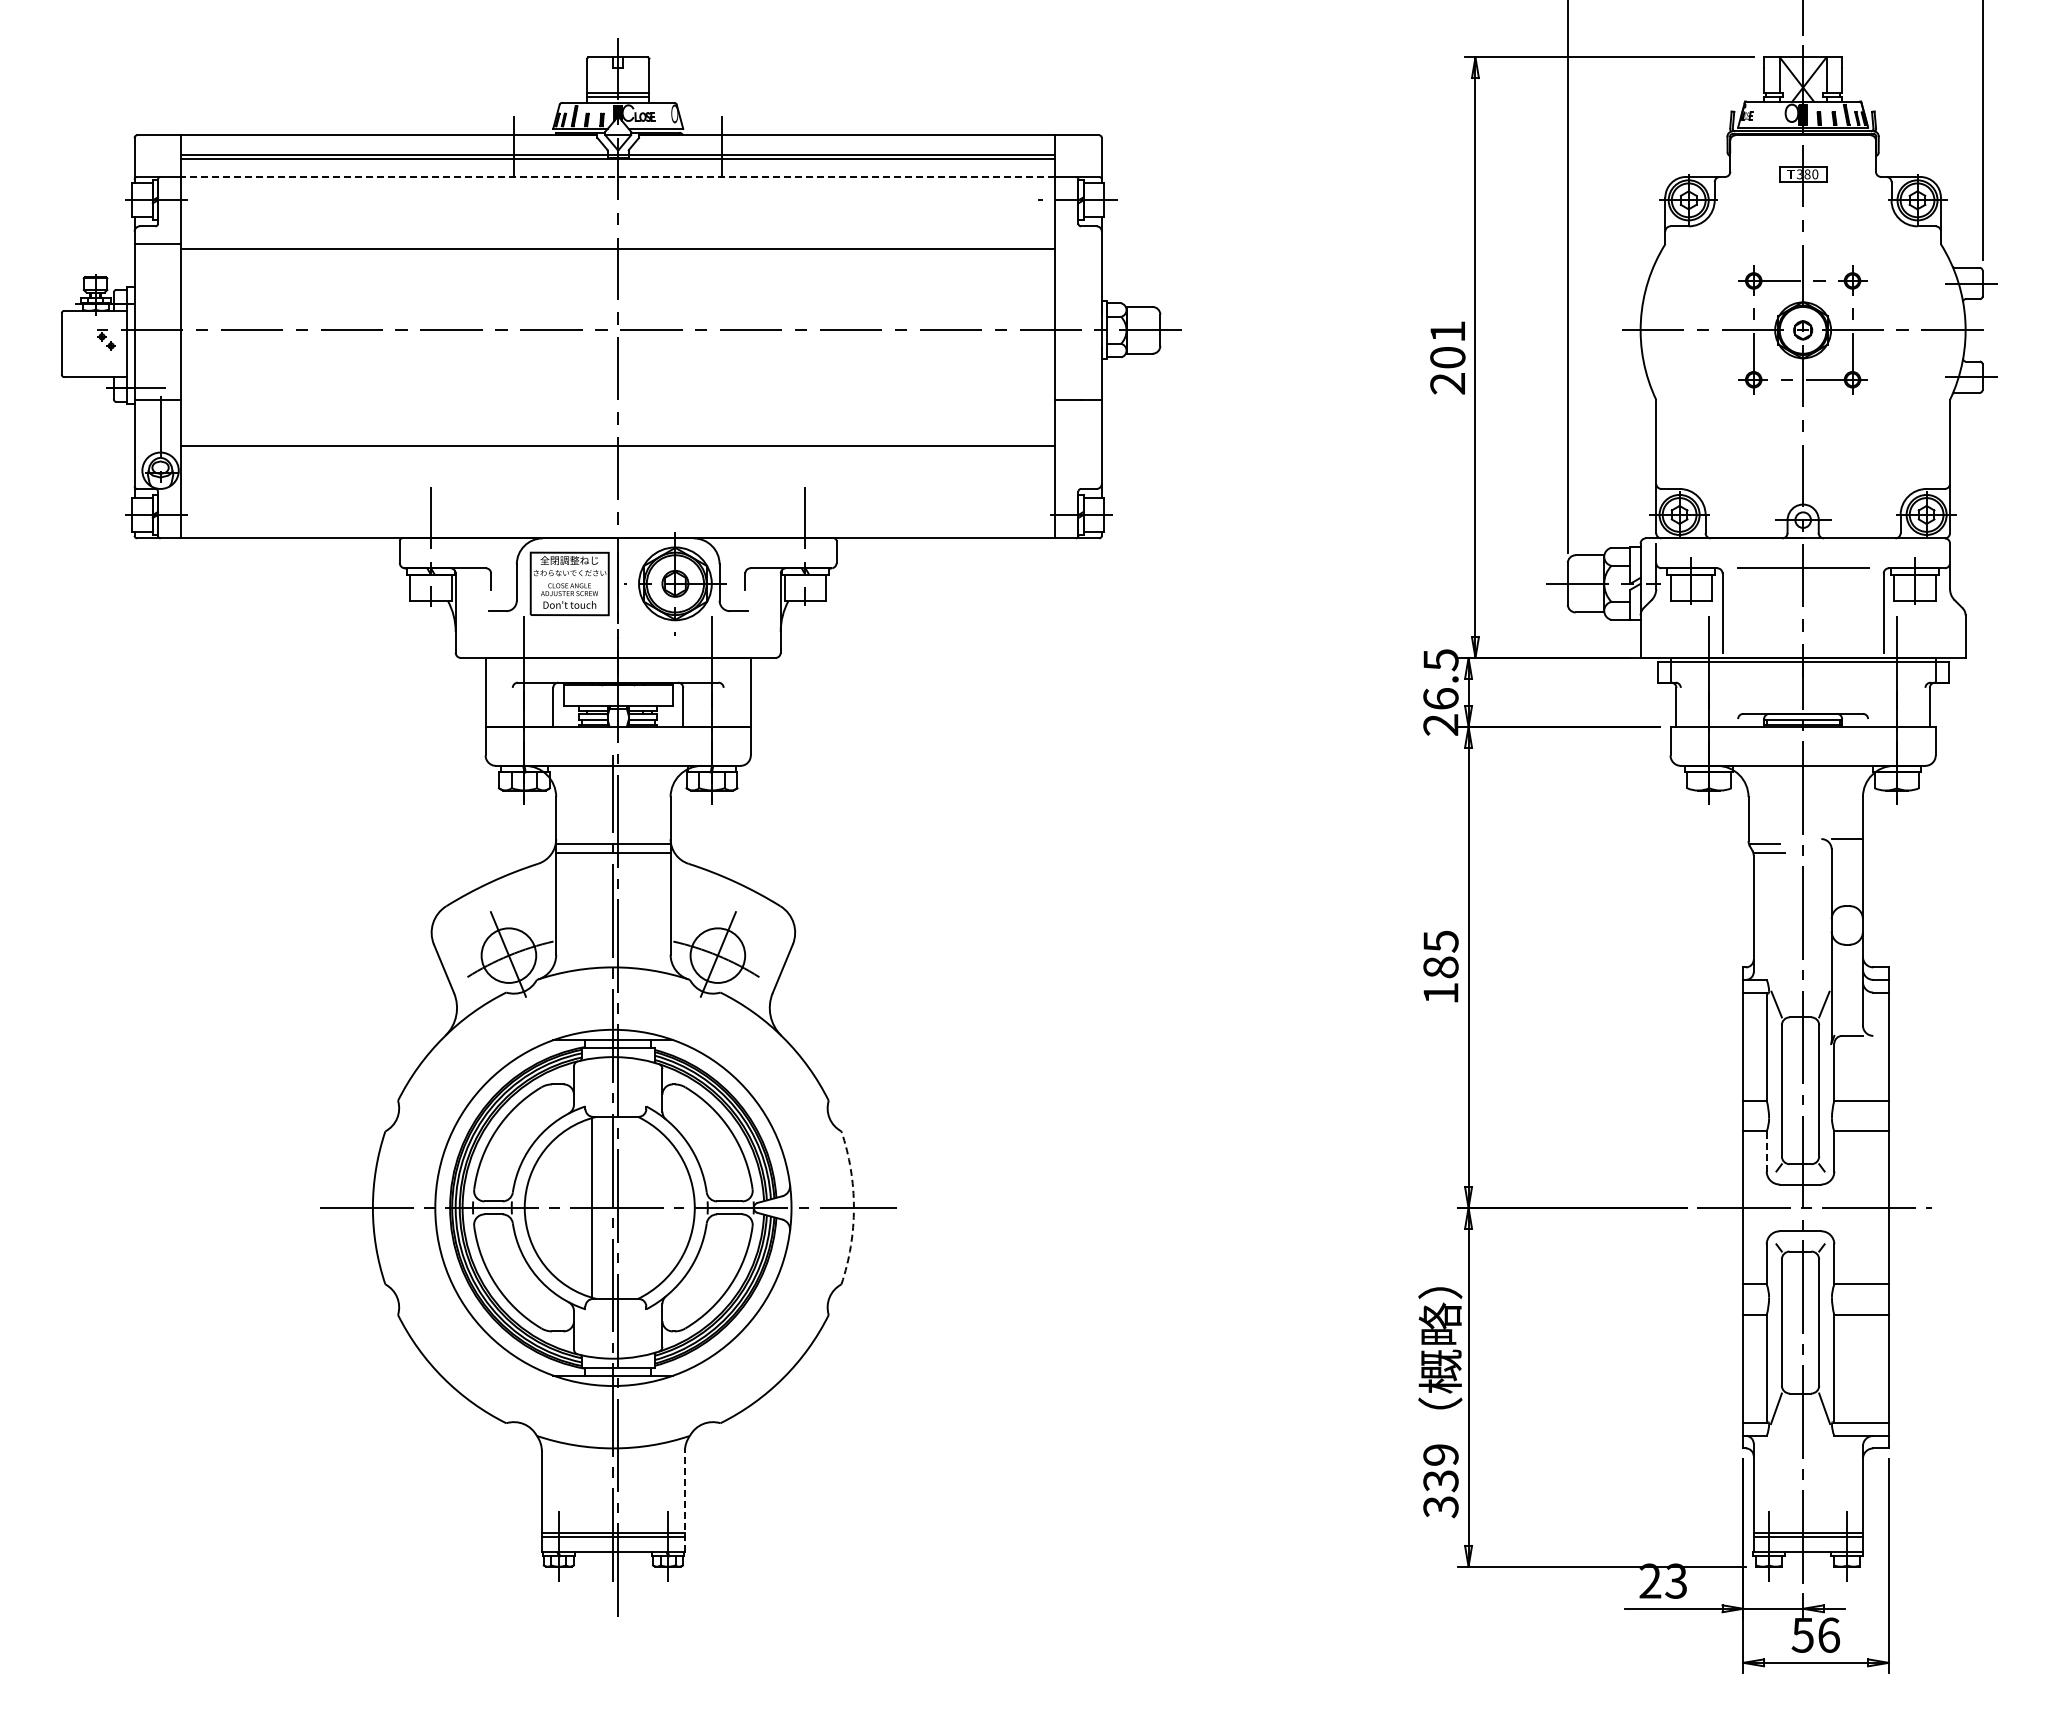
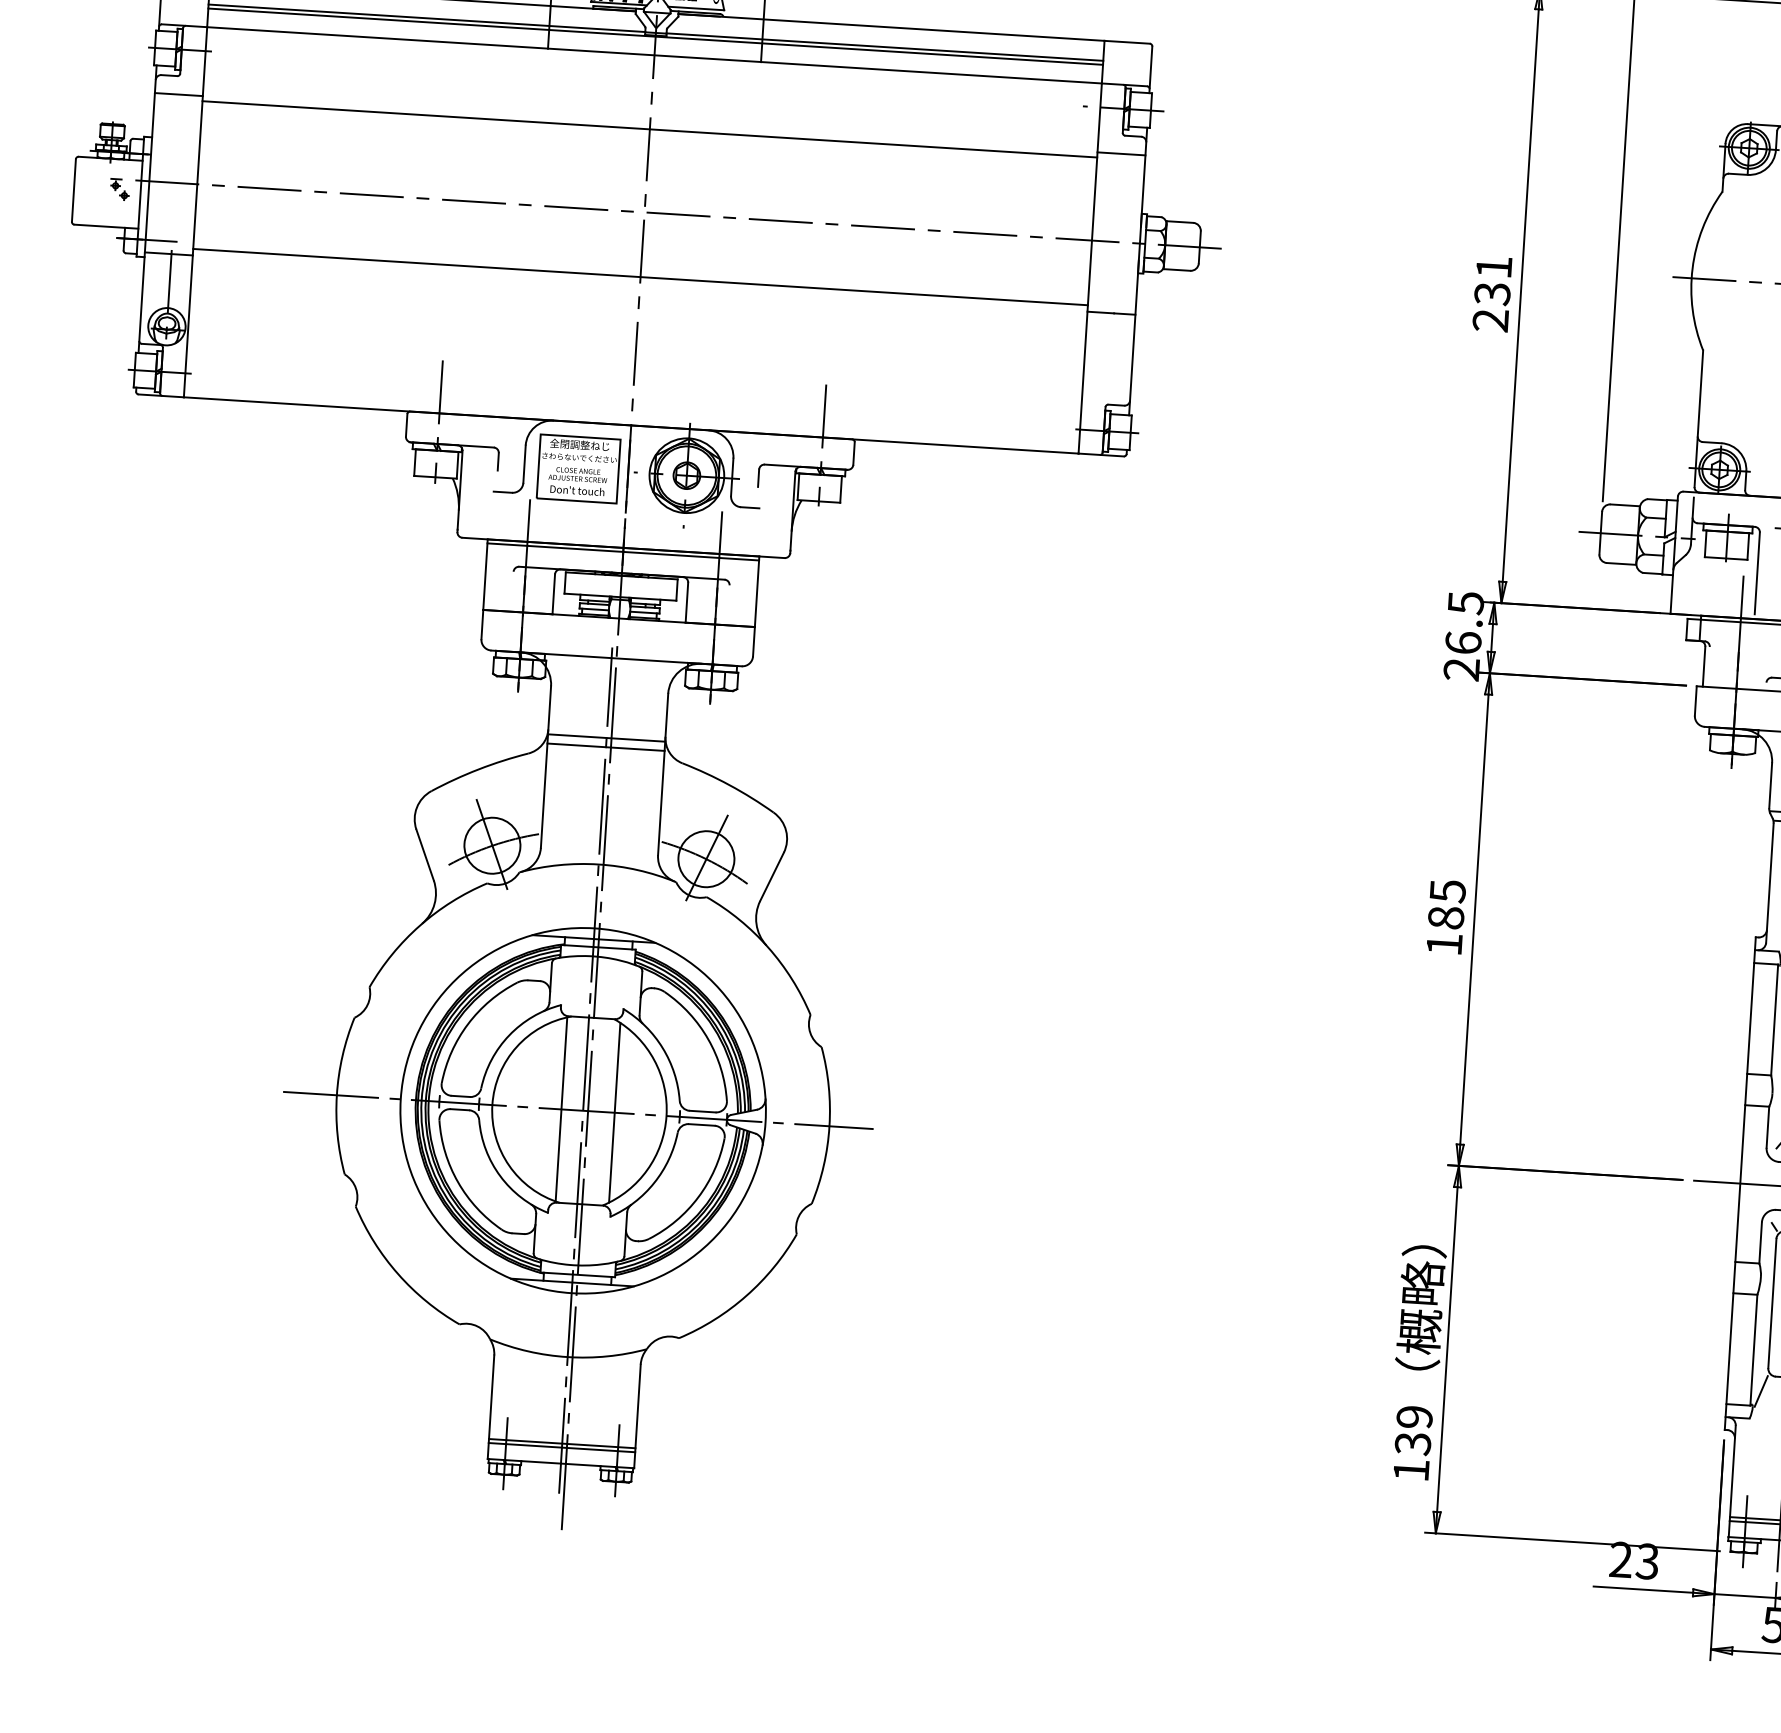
line: (618, 176) -> (654, 54), dashed -> solid
line: (1078, 244) -> (1121, 154), added
text: (1447, 357) -> (1492, 293), 201 -> 231
line: (618, 445) -> (640, 277), moved
line: (617, 661) -> (622, 551), added
line: (1766, 1150) -> (1767, 1126), dashed -> solid
line: (644, 1207) -> (615, 1112), added
arc: (853, 1207) -> (829, 1125), dashed -> solid
line: (684, 1501) -> (637, 1416), dashed -> solid
text: (1440, 1507) -> (1410, 1470), 339 -> 139

